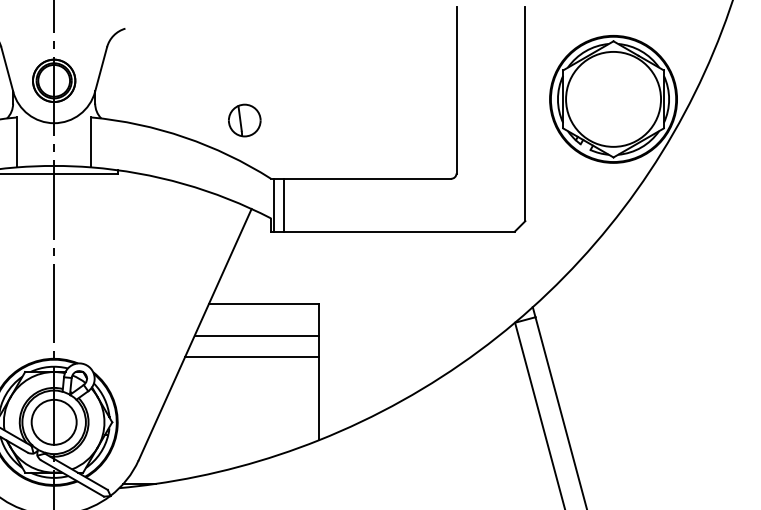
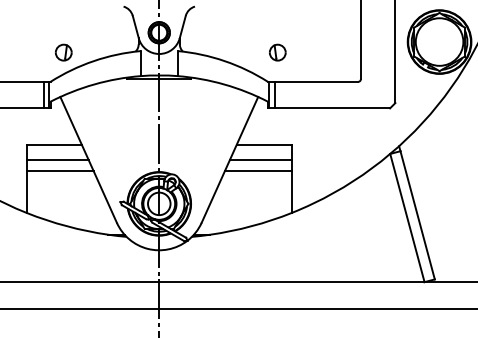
part: (244, 120) -> (277, 52), moved

